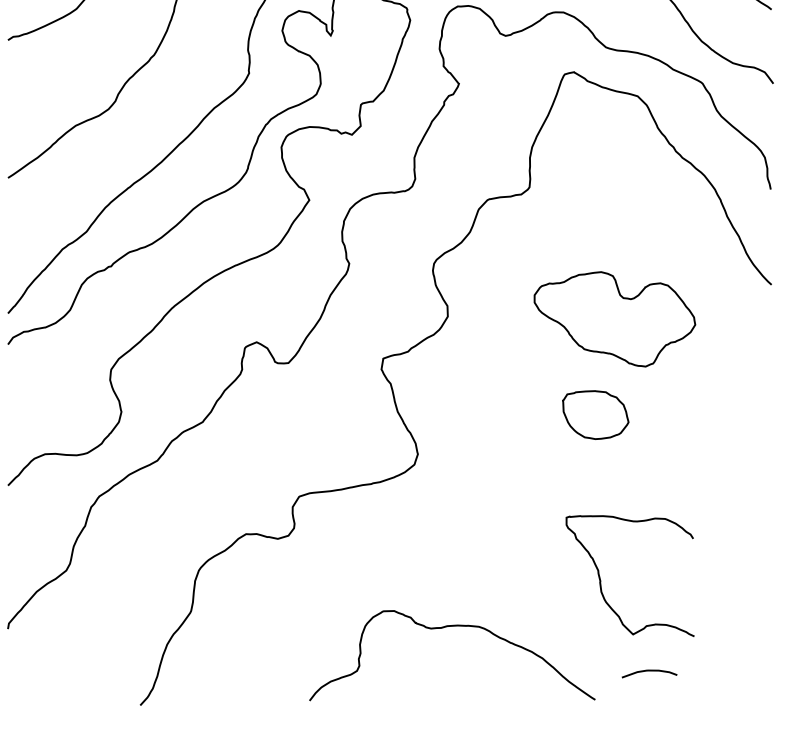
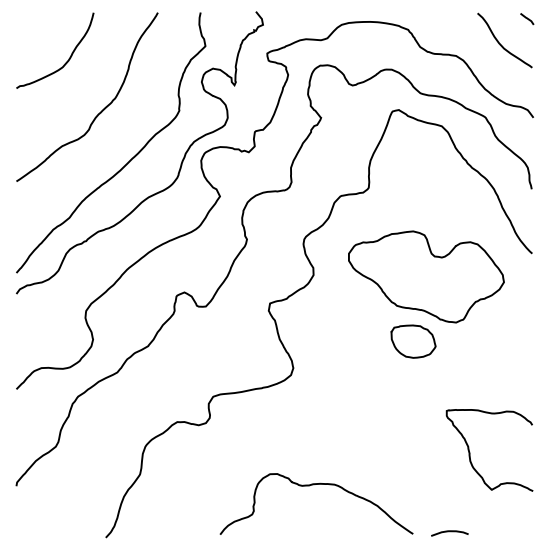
part: (614, 318) -> (426, 276), size x1.43
curve: (601, 579) -> (470, 452), moved
curve: (649, 672) -> (449, 532), moved

